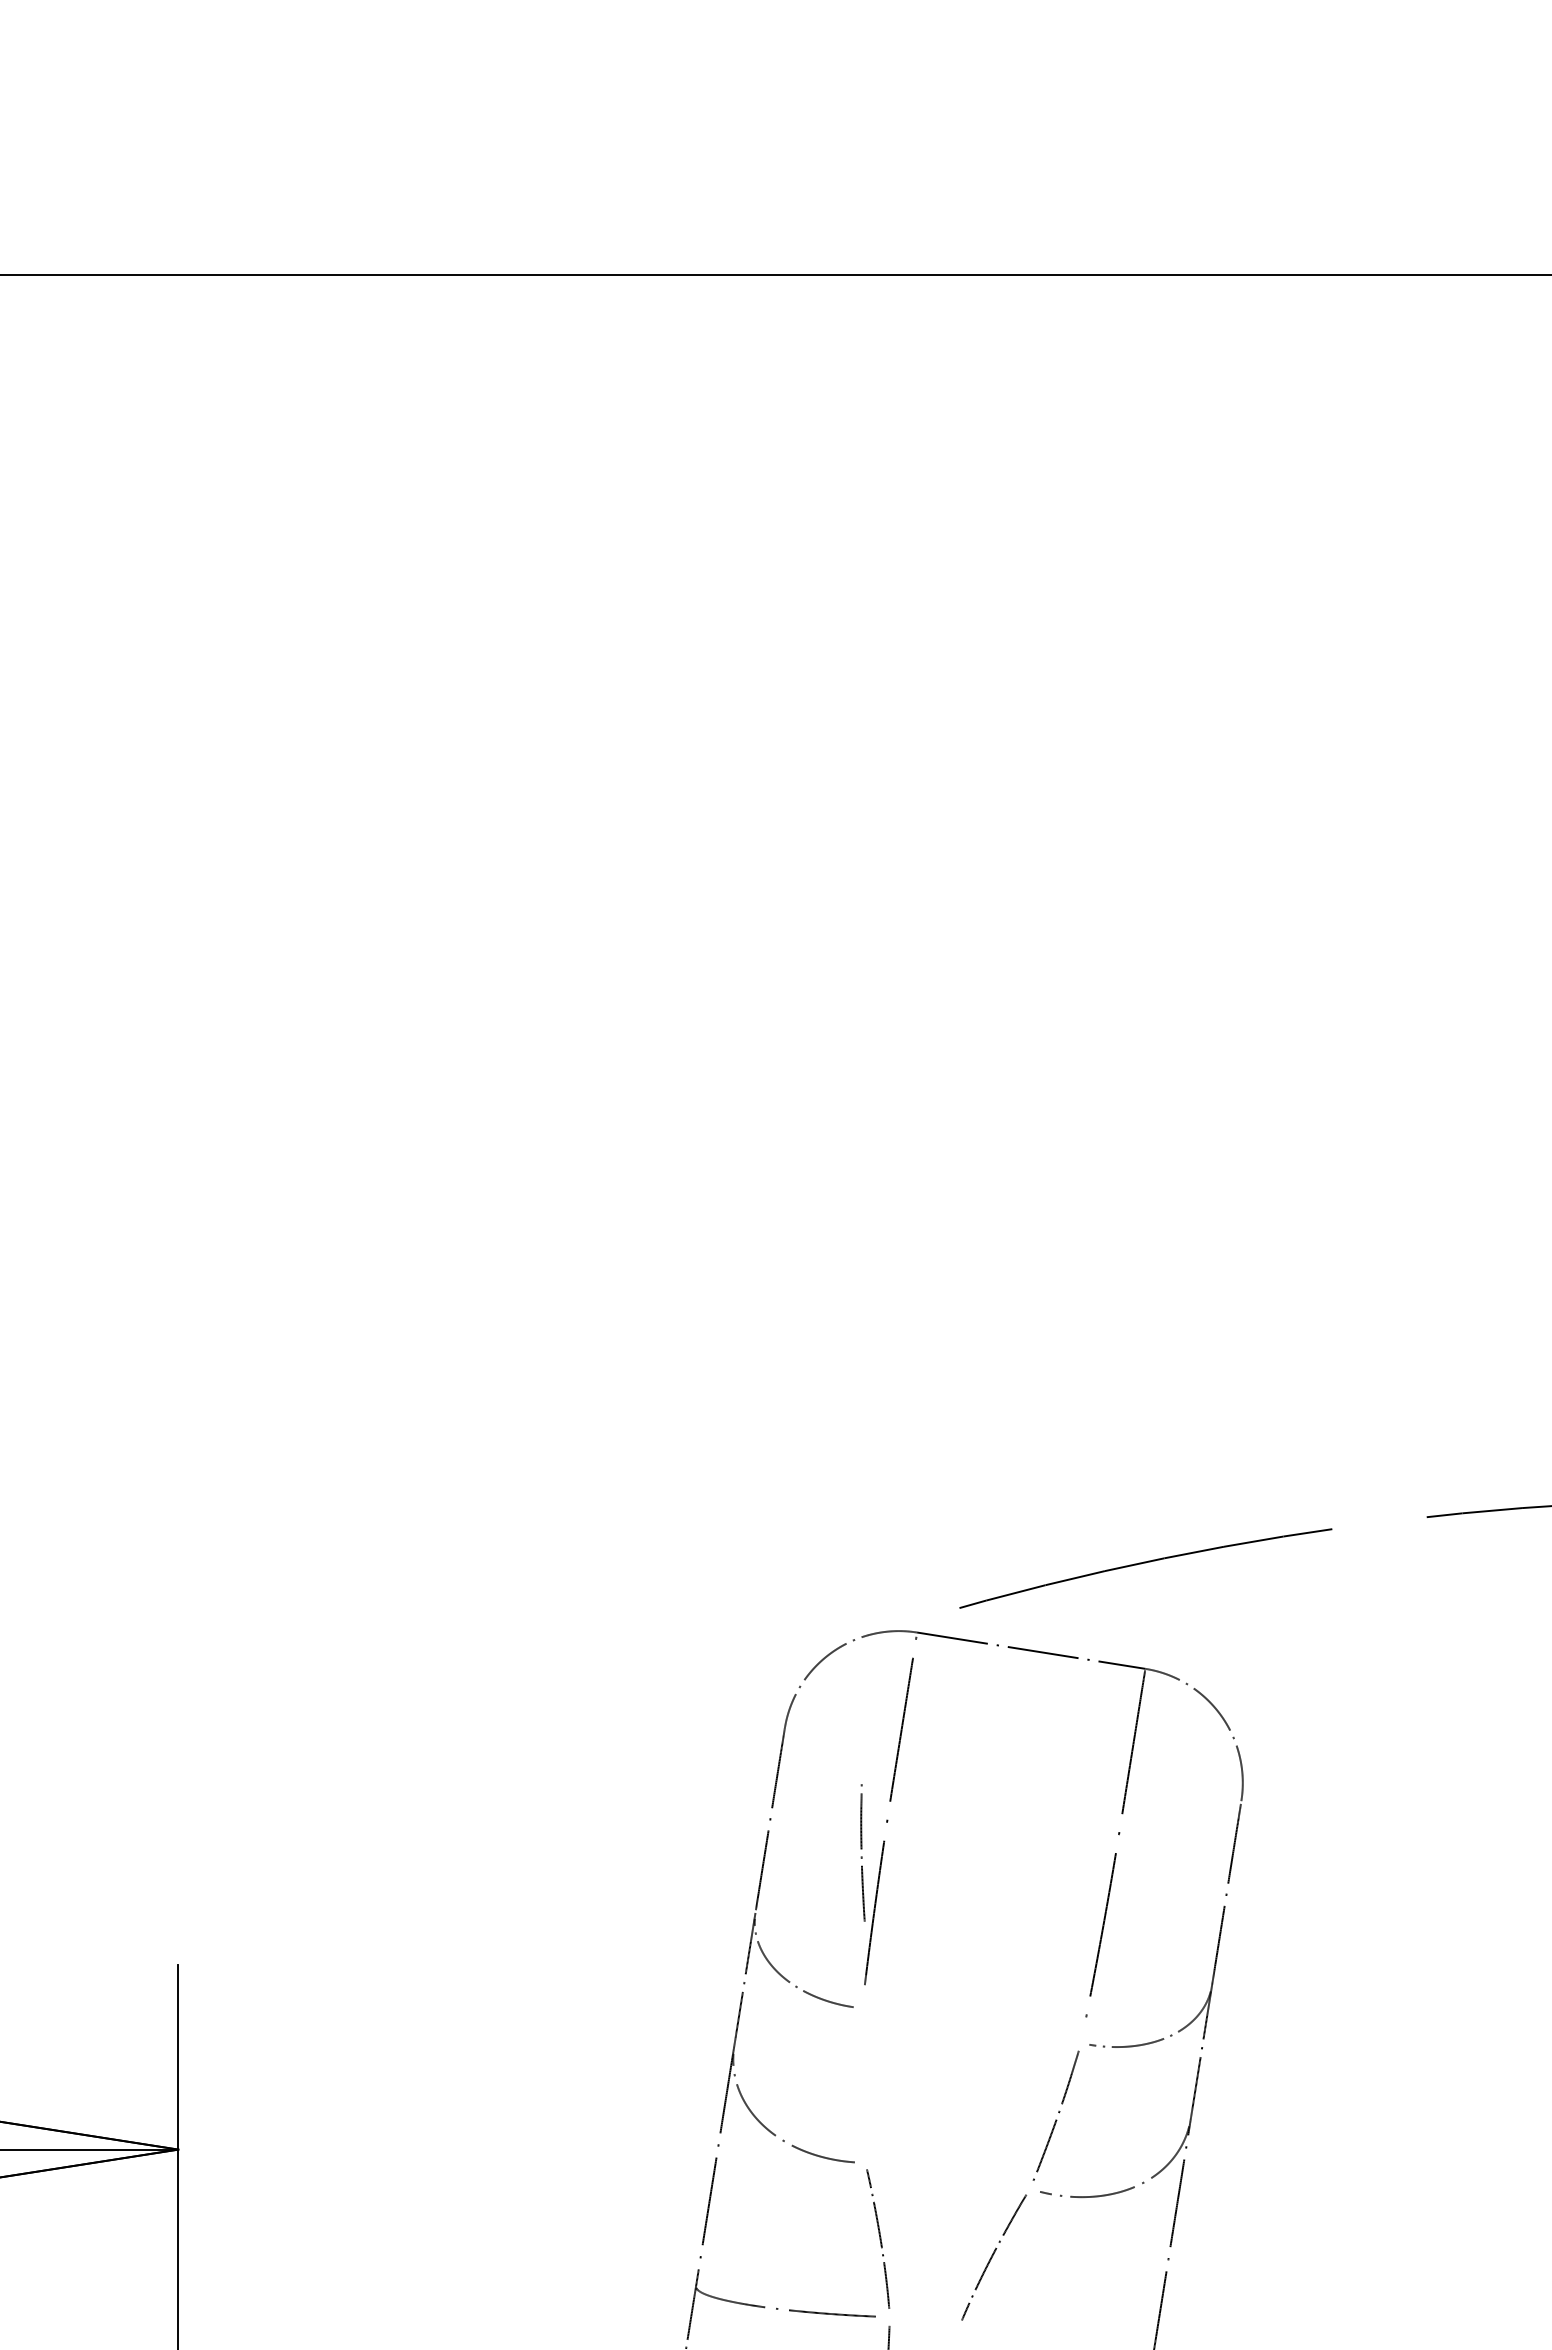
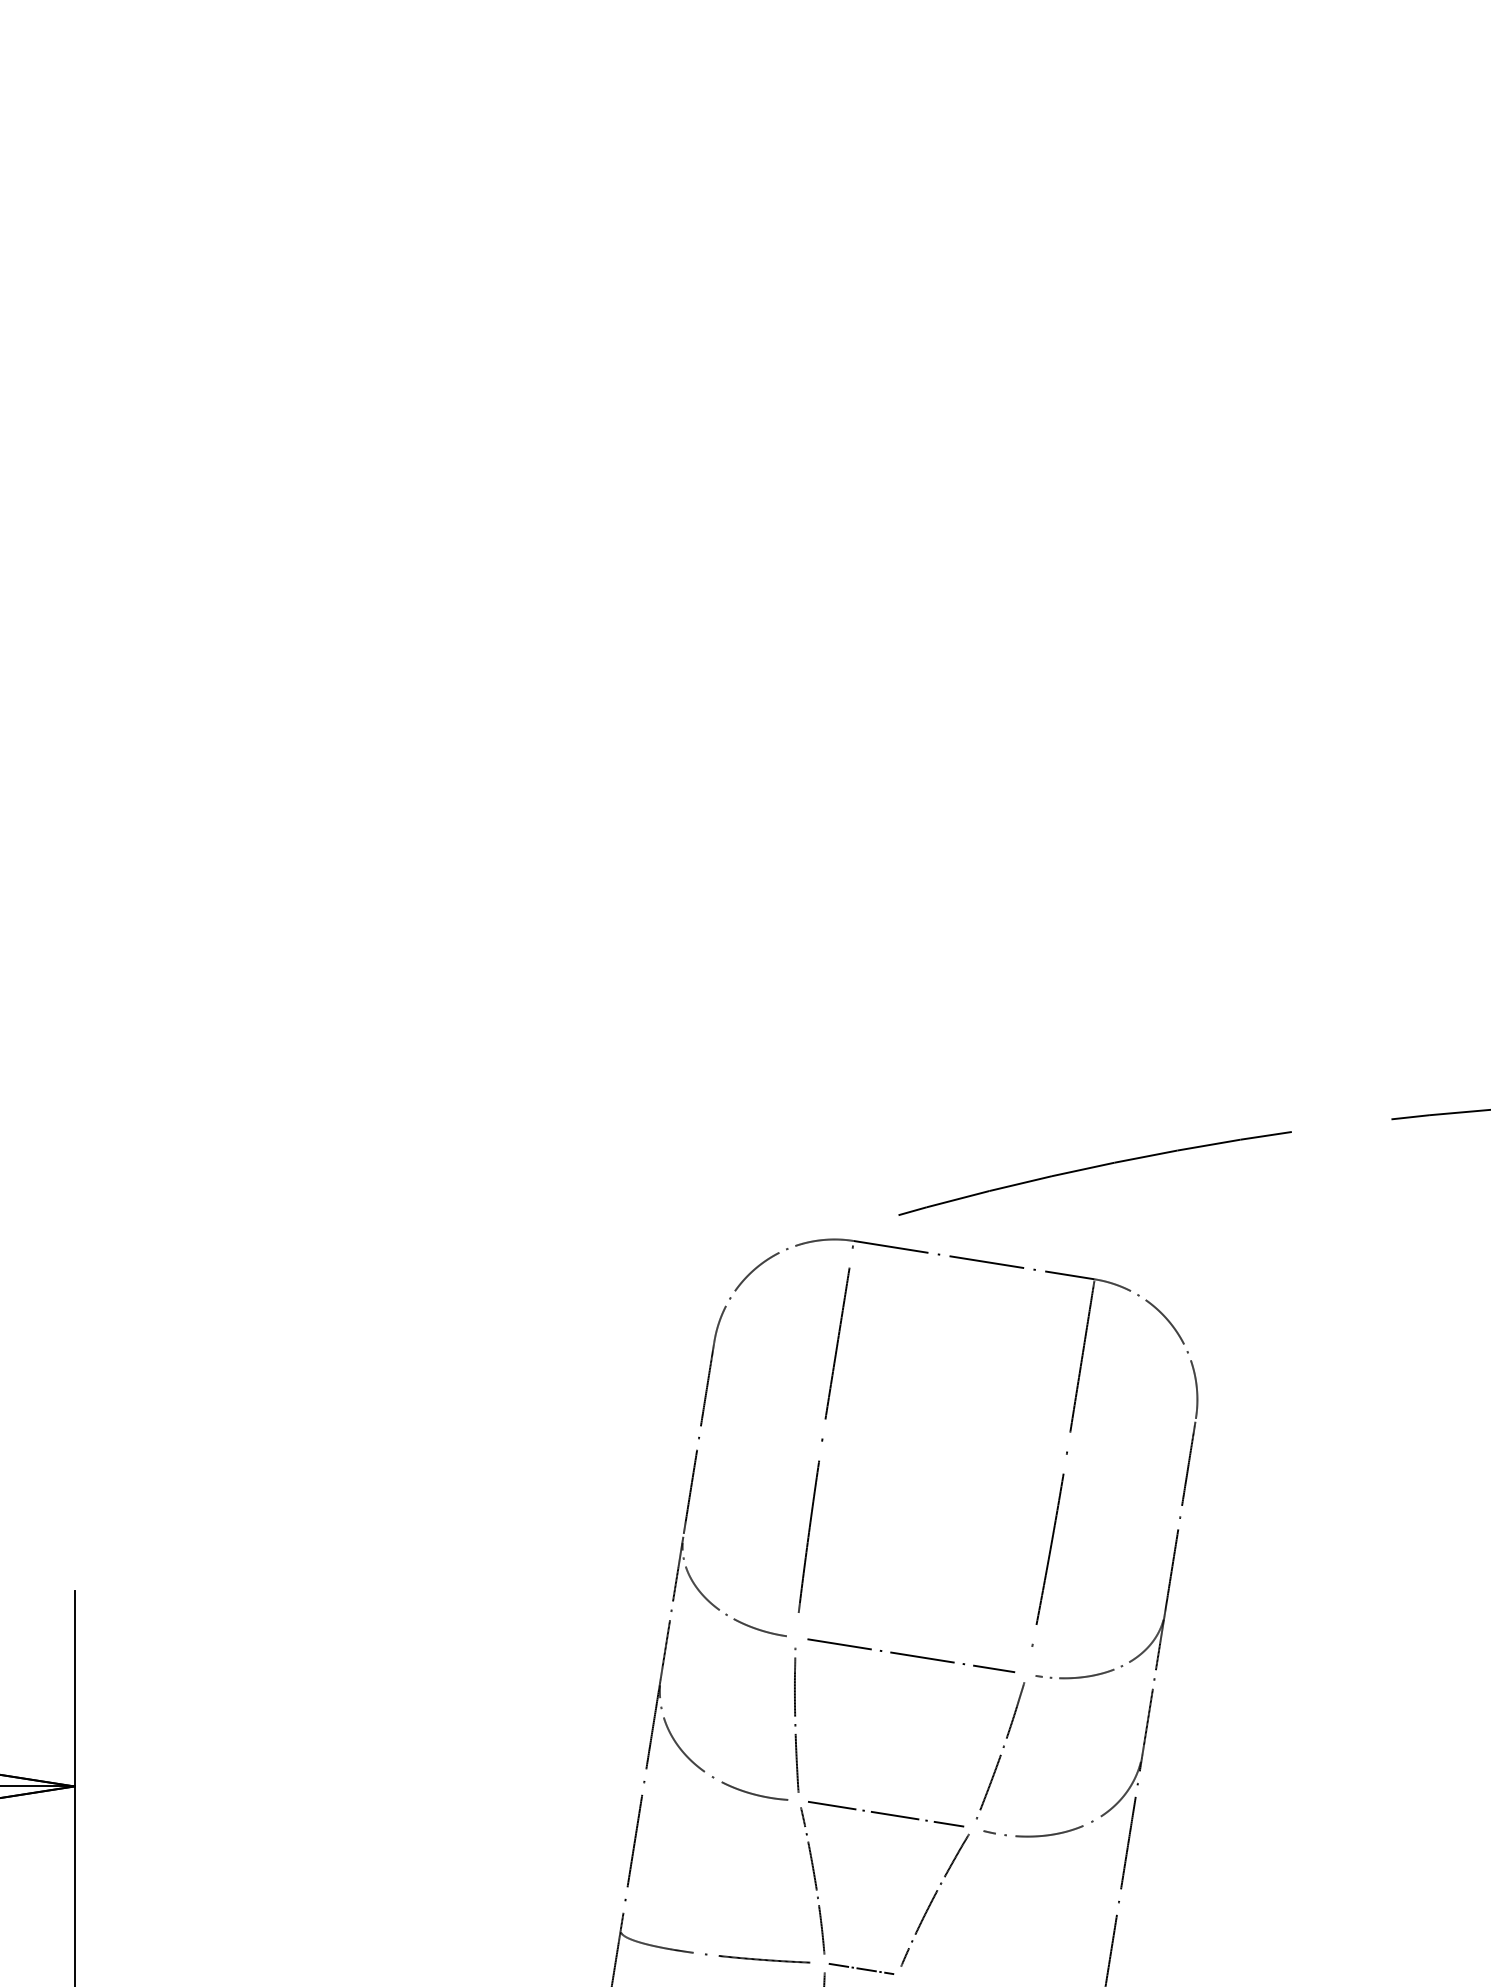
curve: (862, 1849) -> (796, 1716), moved
line: (971, 2025) -> (911, 1655), added
line: (947, 2175) -> (885, 1813), added
line: (924, 2322) -> (861, 1968), added

